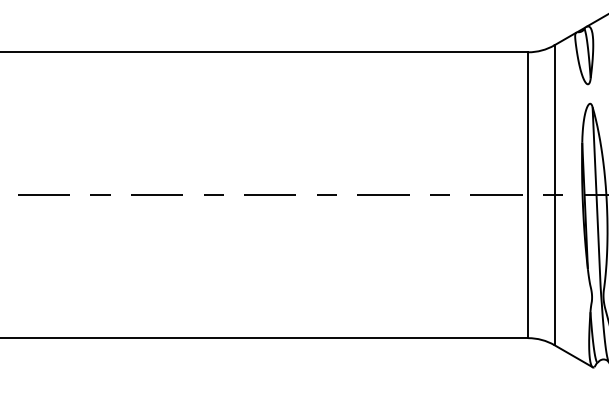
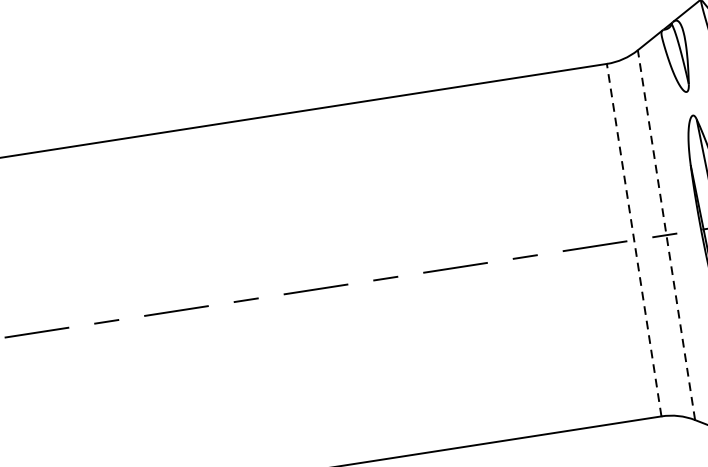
line: (528, 195) -> (634, 240), solid -> dashed
line: (554, 195) -> (666, 235), solid -> dashed

